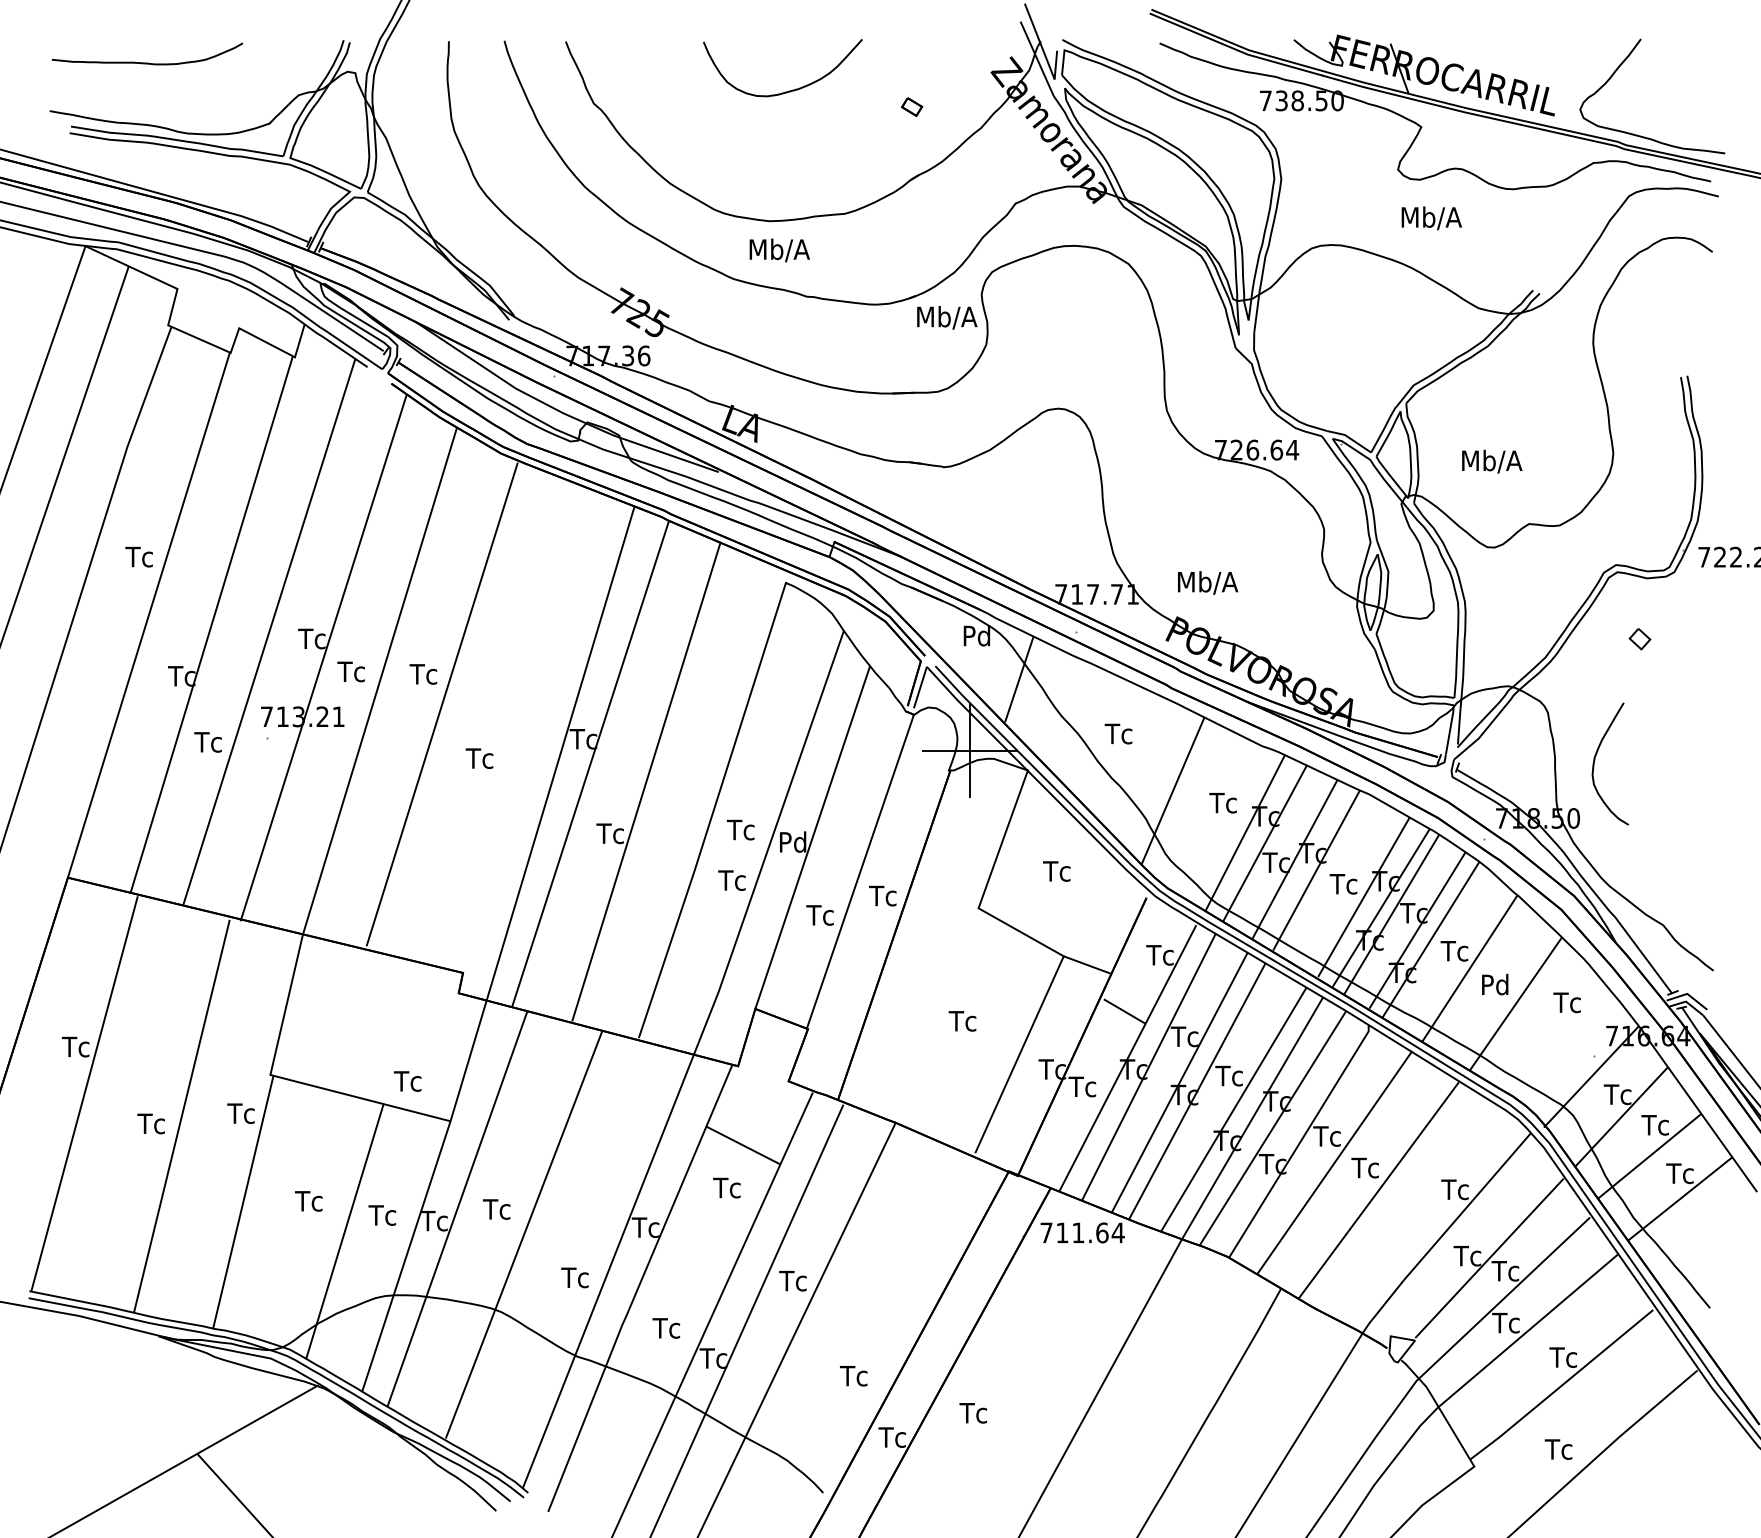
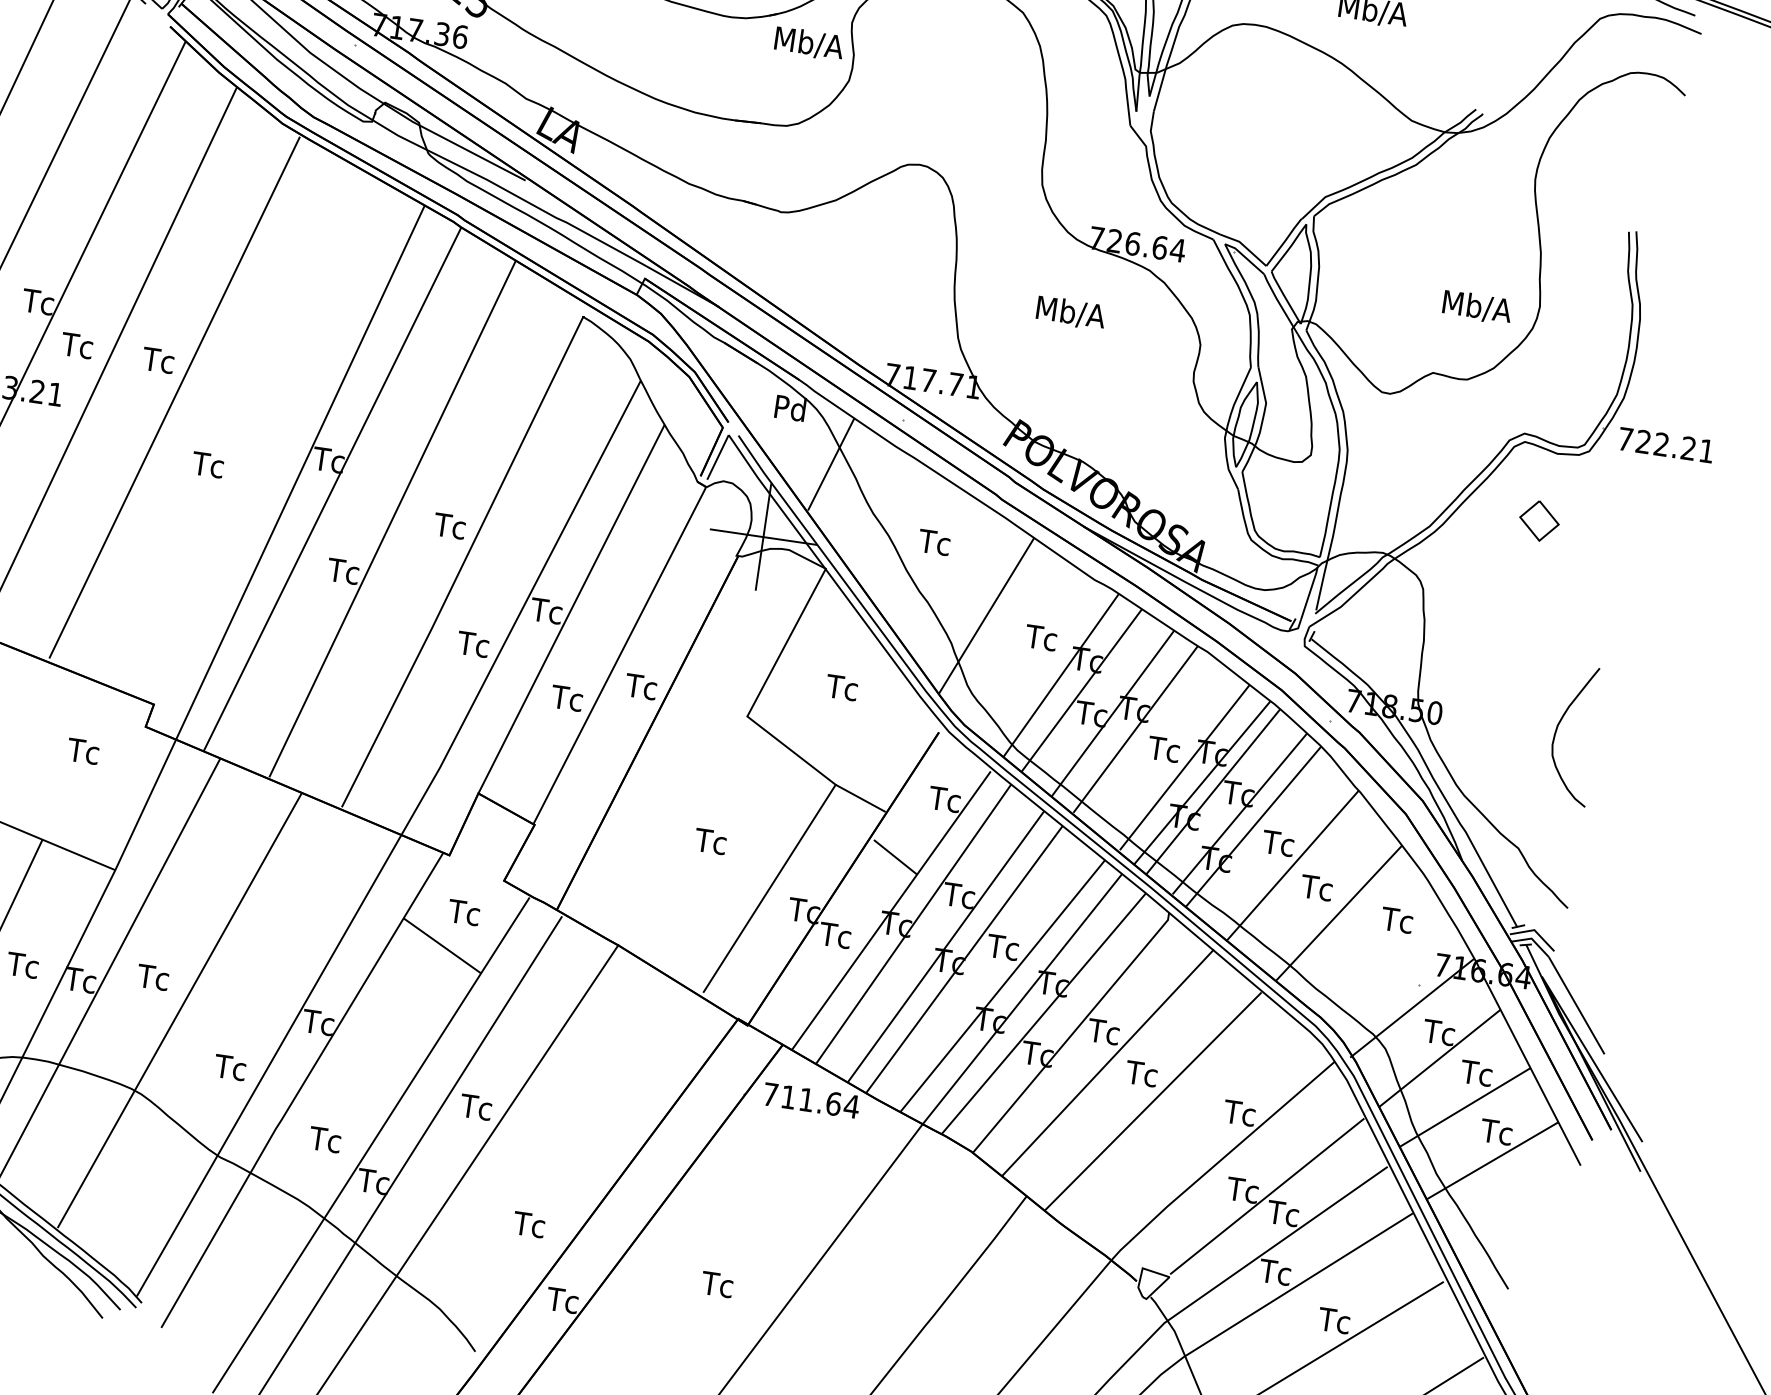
text: (1492, 461) -> (1477, 307), moved
text: (1208, 582) -> (1071, 312), moved
part: (1639, 639) -> (1538, 521), size x1.67
curve: (1595, 760) -> (1558, 728), moved
text: (740, 829) -> (449, 525), moved
text: (791, 841) -> (546, 610), Pd -> Tc
text: (1493, 984) -> (1316, 887), Pd -> Tc
text: (407, 1081) -> (82, 751), moved
text: (726, 1187) -> (463, 912), moved
text: (972, 1413) -> (716, 1284), moved

